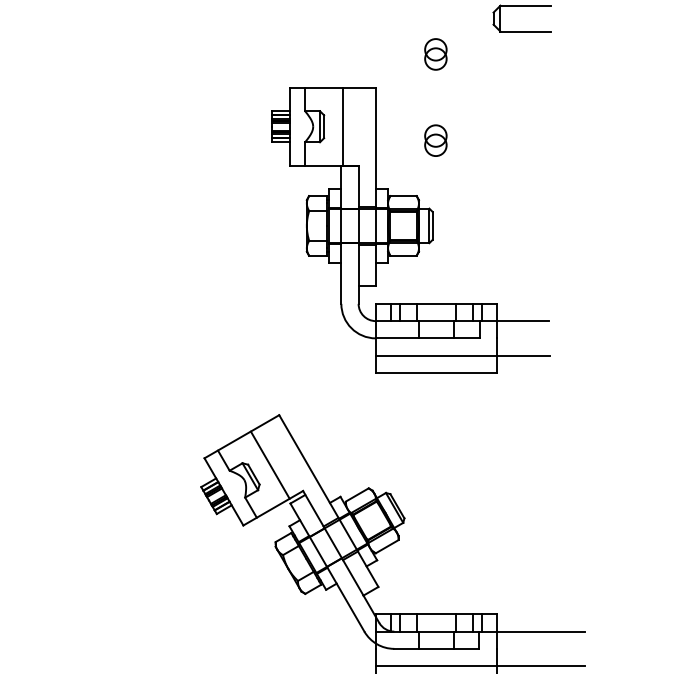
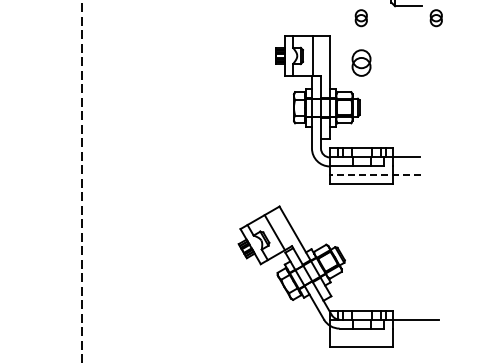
part: (577, 55) -> (435, 18), added
part: (434, 141) -> (360, 63), size x1.6
line: (461, 355) -> (374, 175), solid -> dashed
line: (480, 665) -> (384, 337), removed

